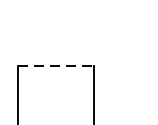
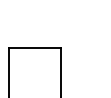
line: (56, 66) -> (35, 48), dashed -> solid

